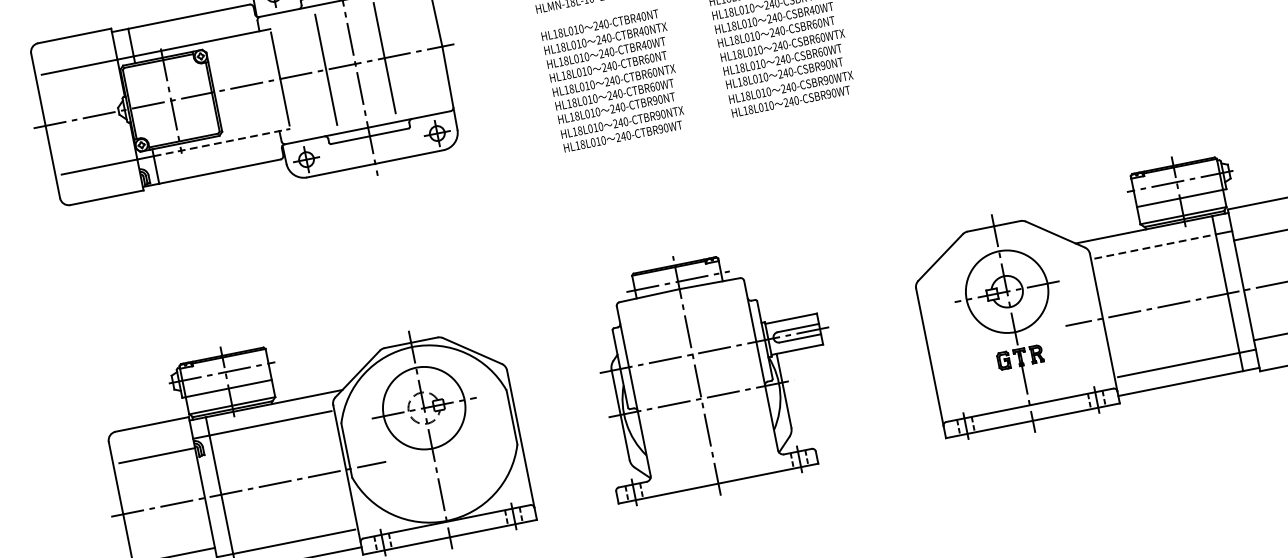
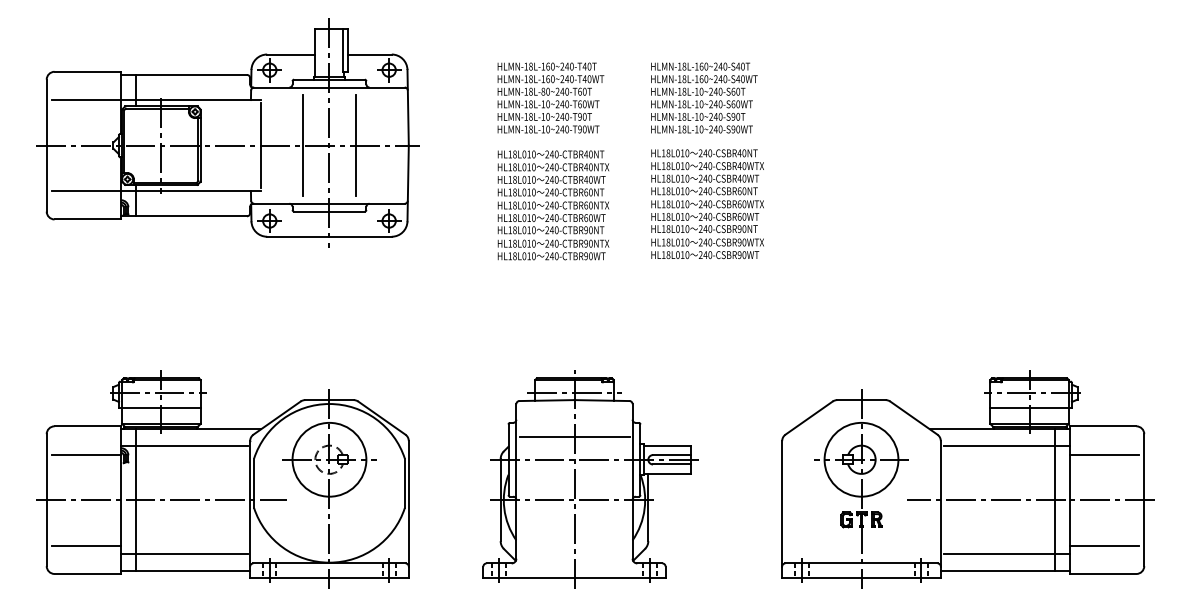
line: (223, 142) -> (199, 191), dashed -> solid
line: (1155, 246) -> (999, 446), dashed -> solid
line: (687, 330) -> (574, 437), added

